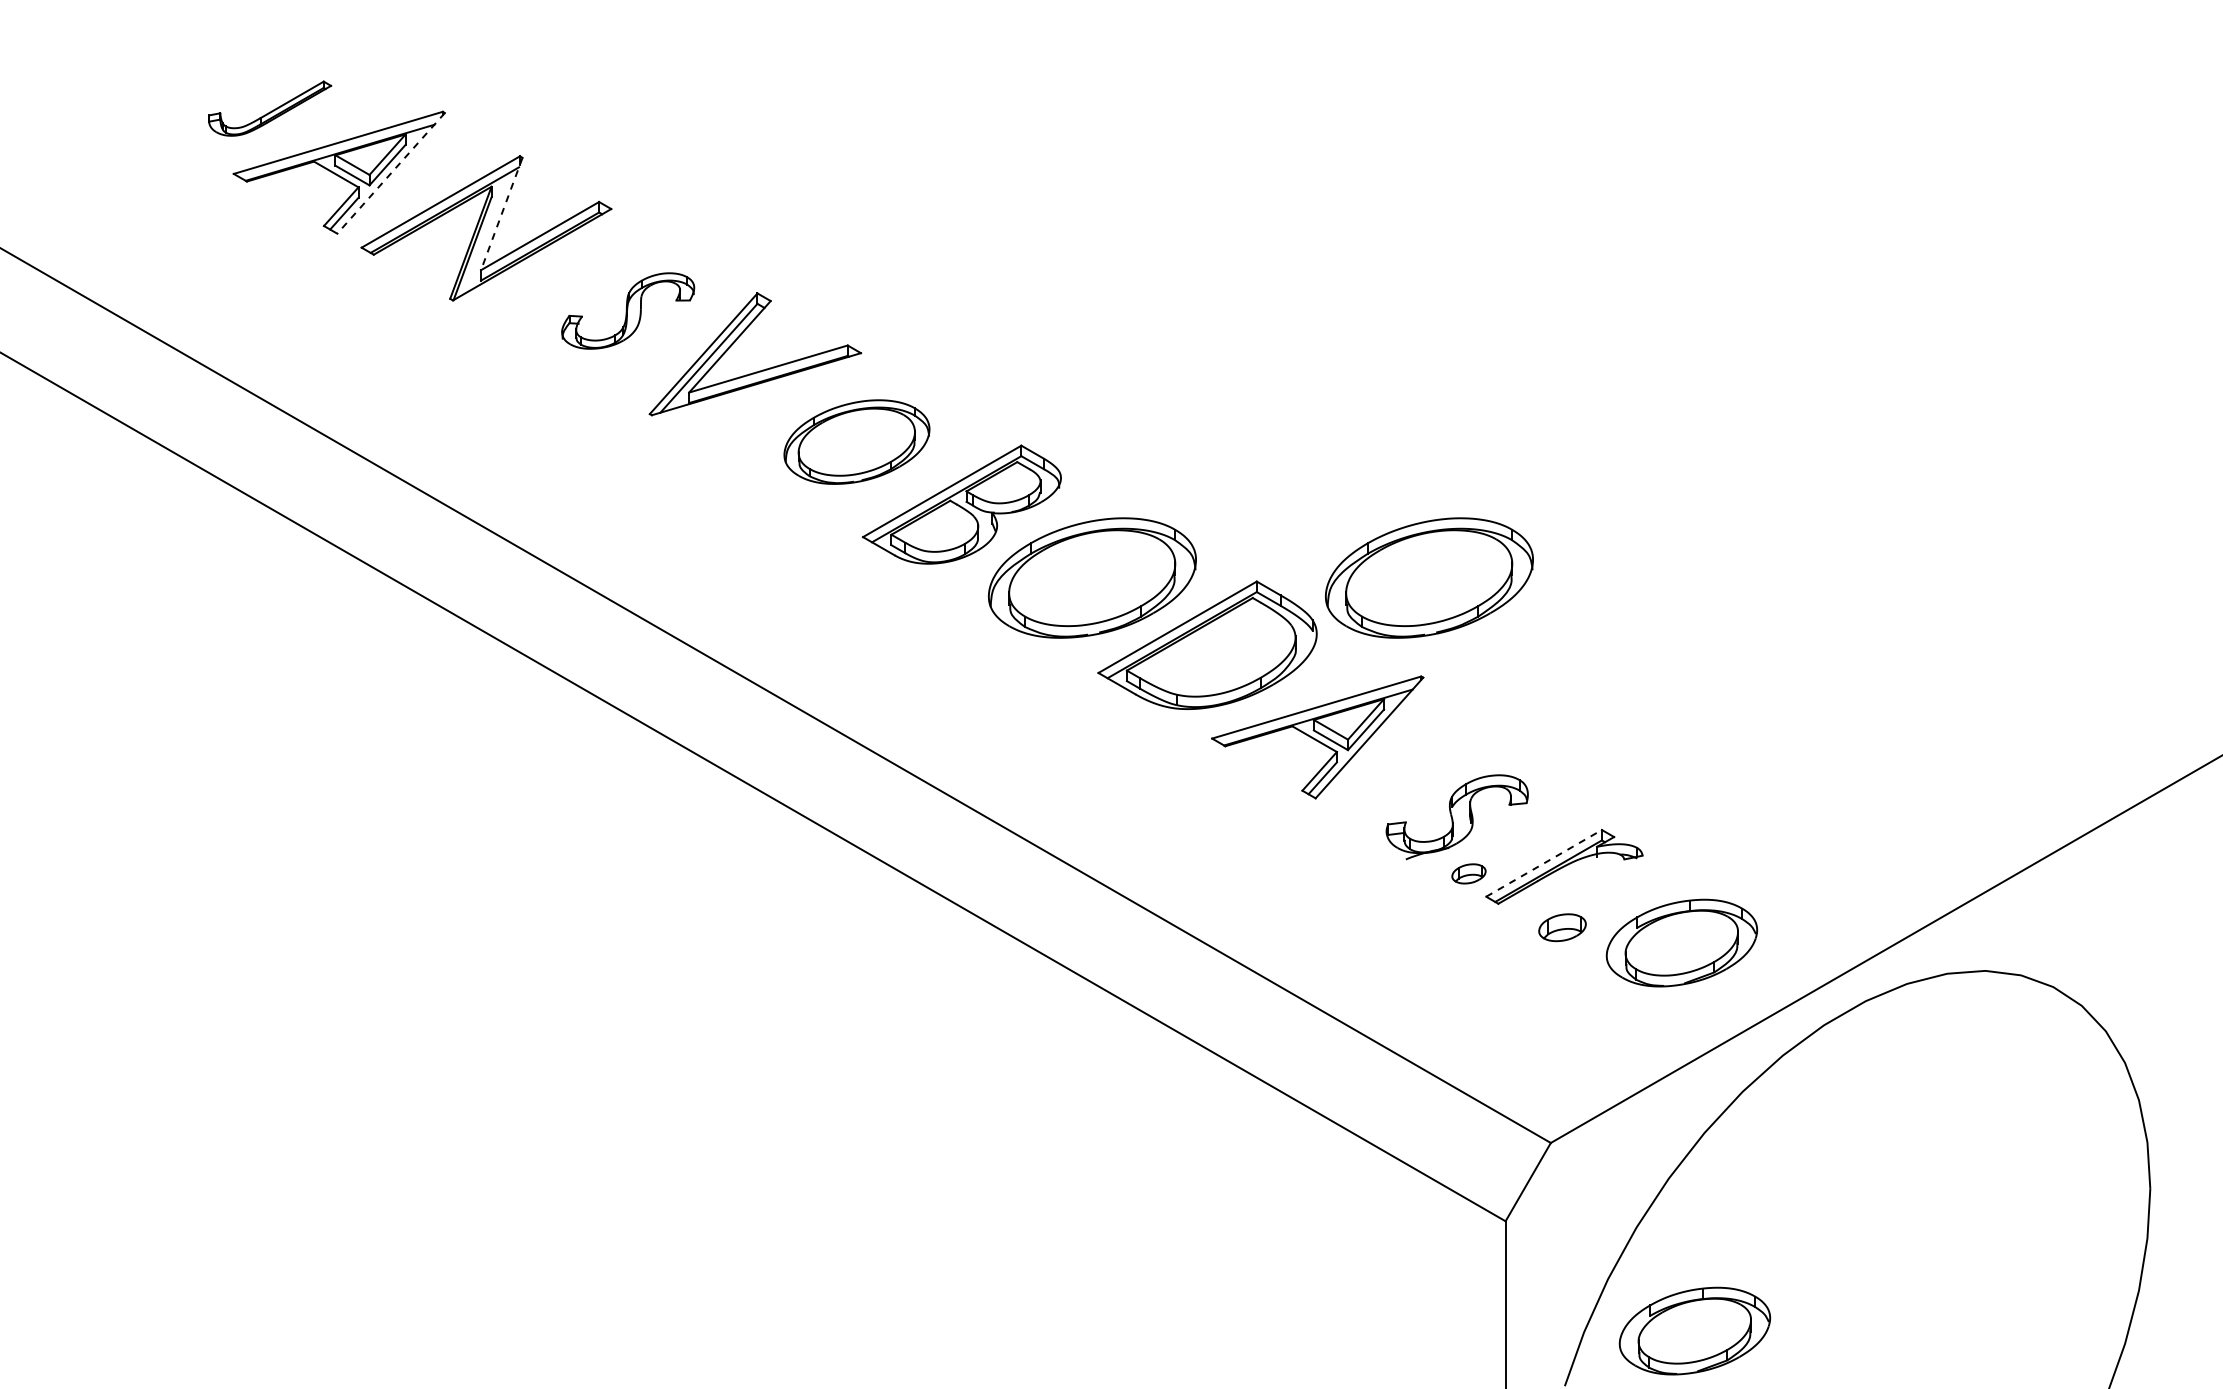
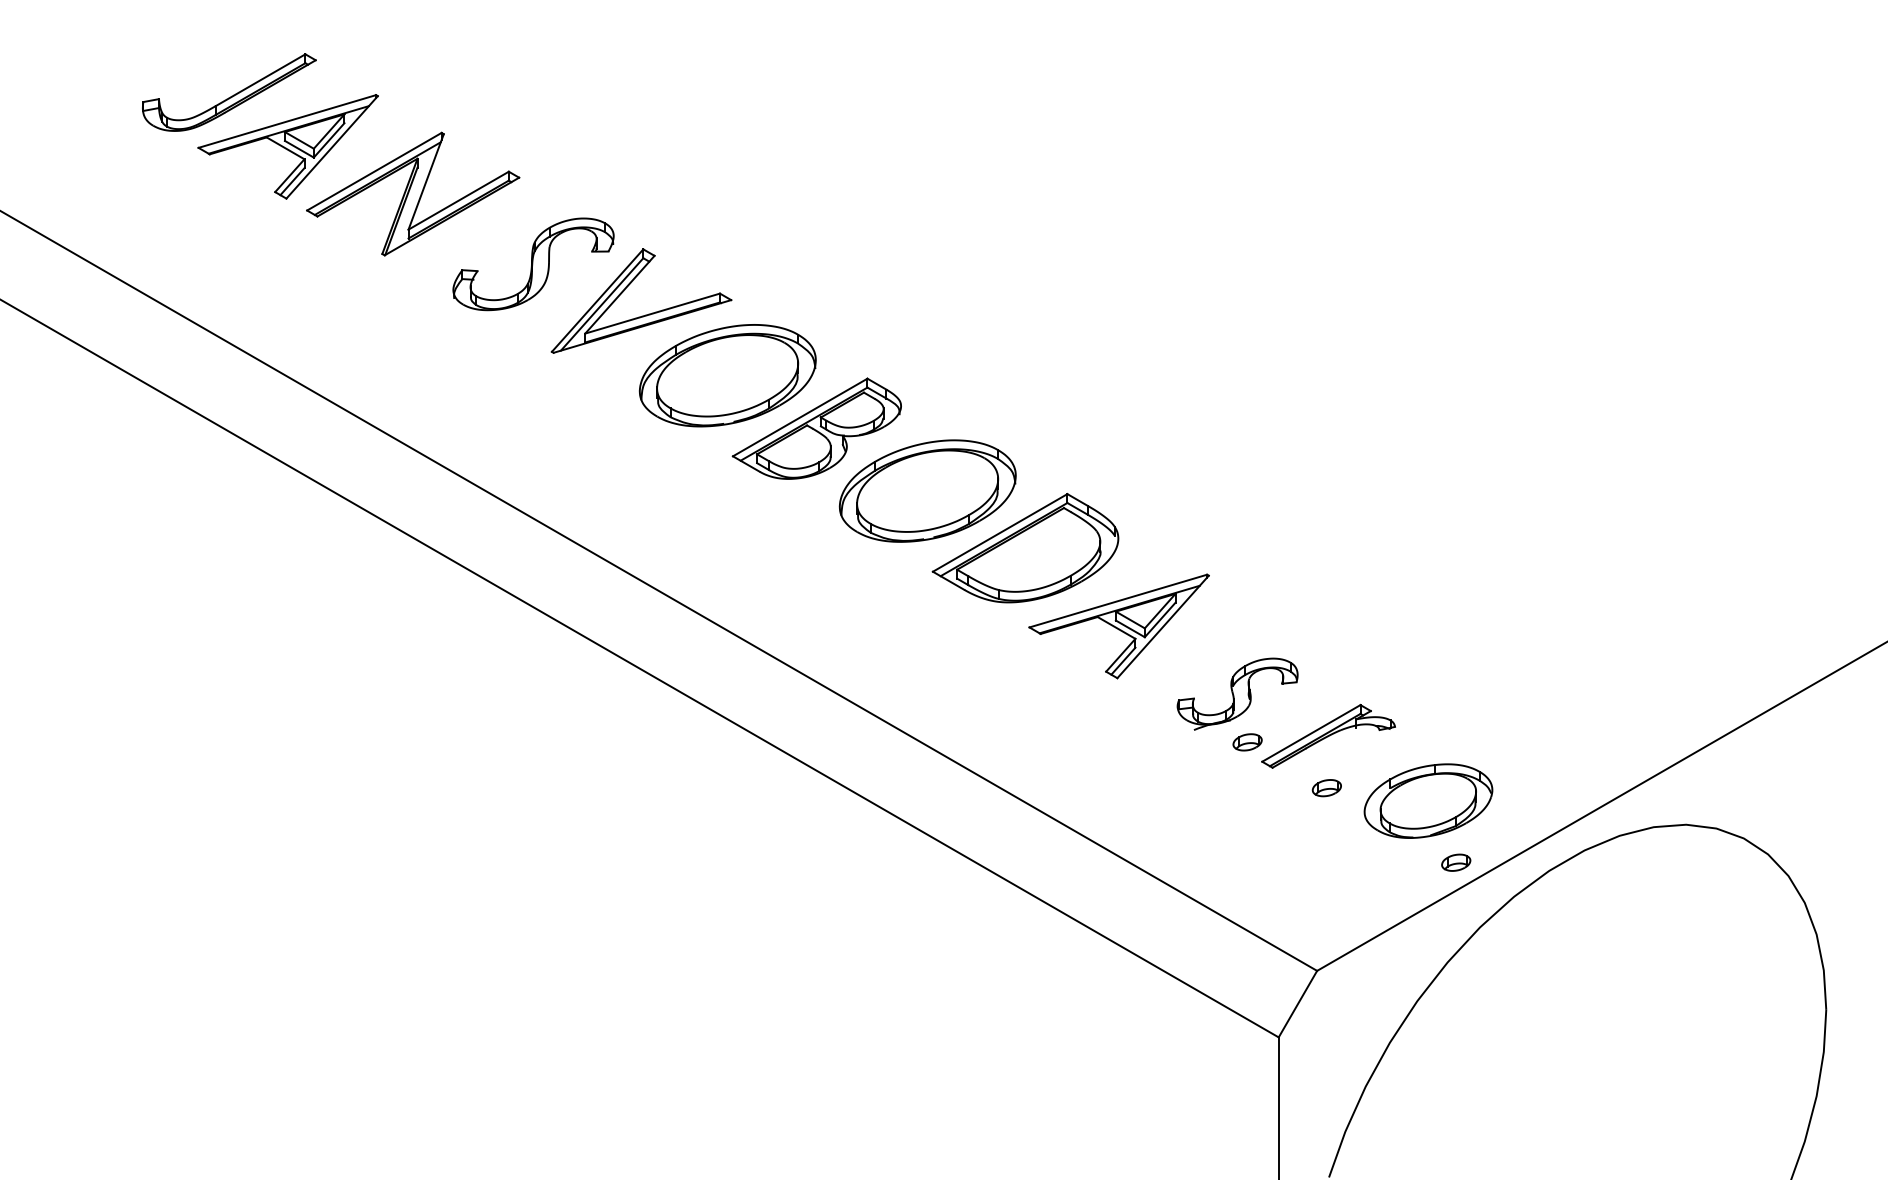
part: (269, 108) -> (228, 92), size x1.67
line: (391, 173) -> (332, 147), dashed -> solid
line: (501, 214) -> (425, 182), dashed -> solid
part: (627, 310) -> (532, 263), size x1.43
part: (856, 441) -> (727, 375), size x1.43
part: (1429, 577) -> (1214, 490), removed
line: (1544, 863) -> (1311, 733), dashed -> solid
part: (1561, 927) -> (1326, 787), size x0.71
part: (1714, 1015) -> (1456, 862), added
part: (1694, 1330) -> (1439, 1130), removed

